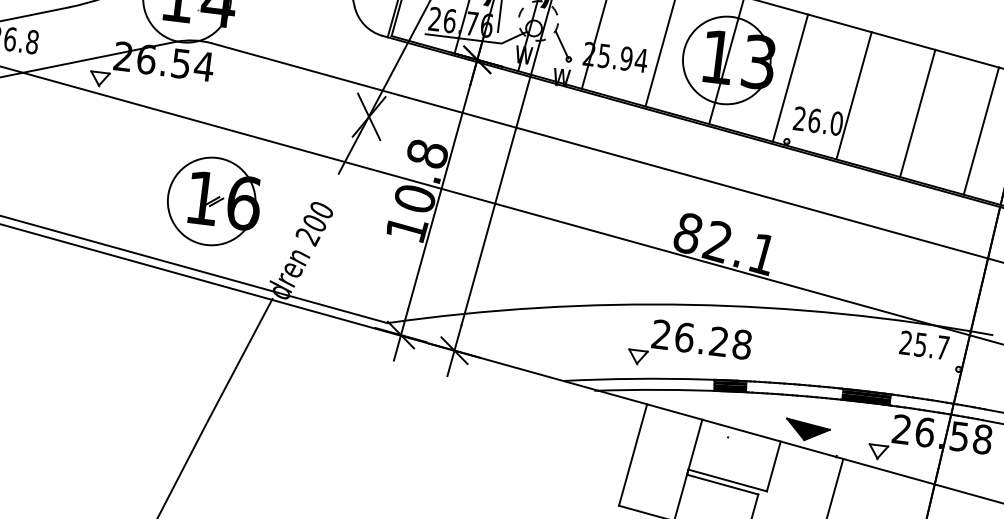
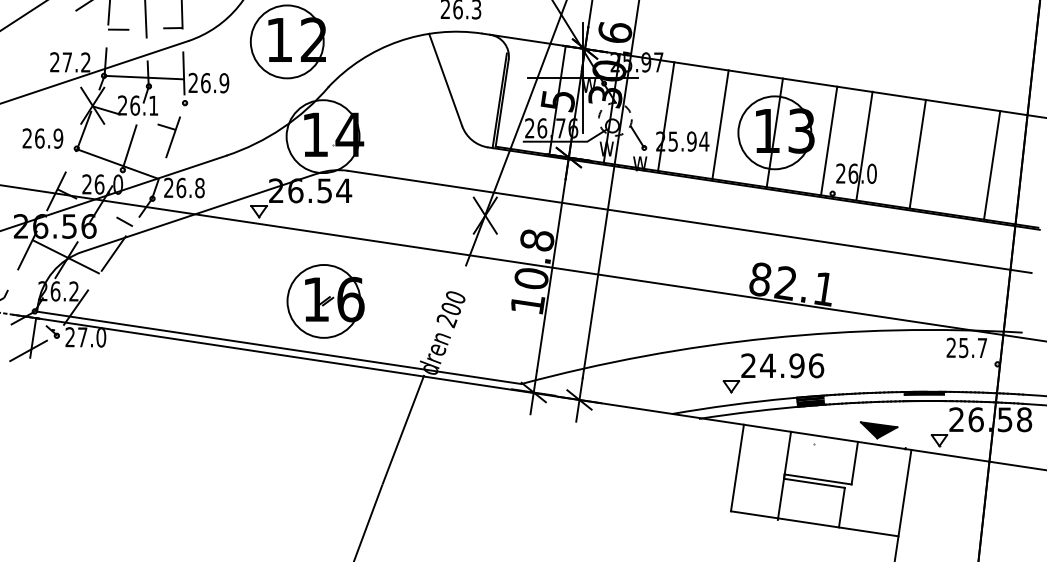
line: (854, 95) -> (864, 145), moved
line: (917, 112) -> (917, 153), moved
part: (213, 201) -> (325, 301), moved
text: (713, 340) -> (792, 365), 26.28 -> 24.96
fill: (865, 399) -> (923, 398), removed

